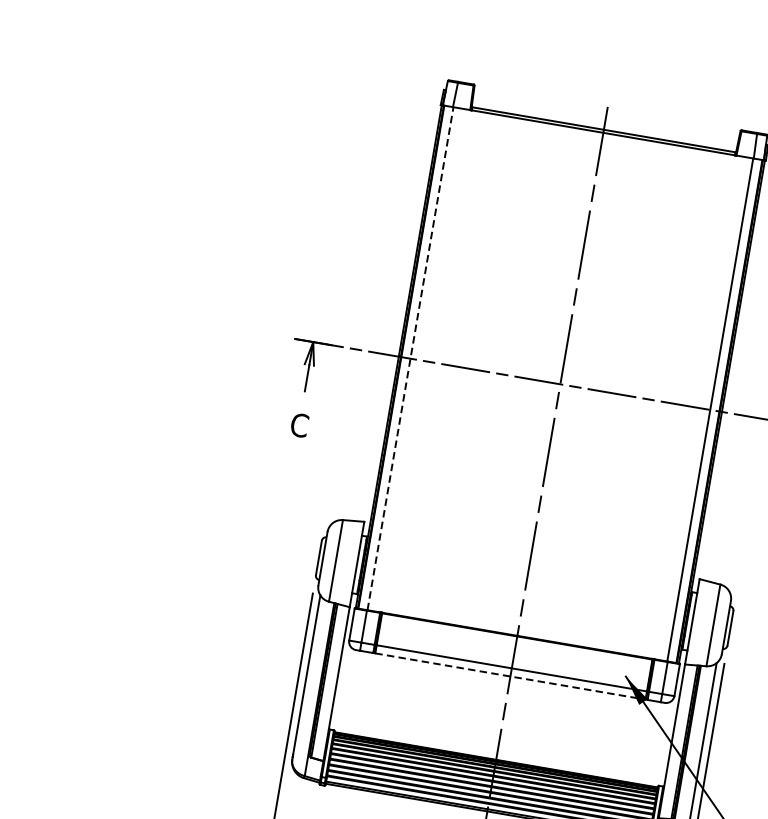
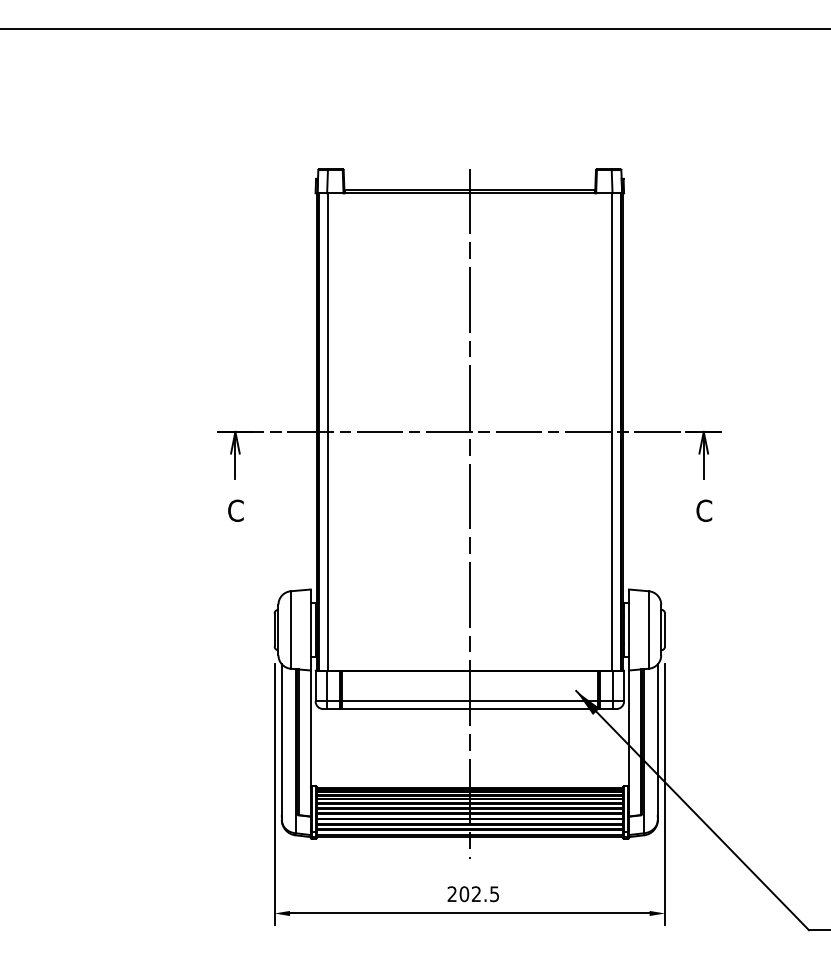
line: (410, 358) -> (327, 431), dashed -> solid
line: (511, 677) -> (470, 709), dashed -> solid

